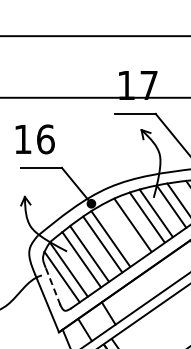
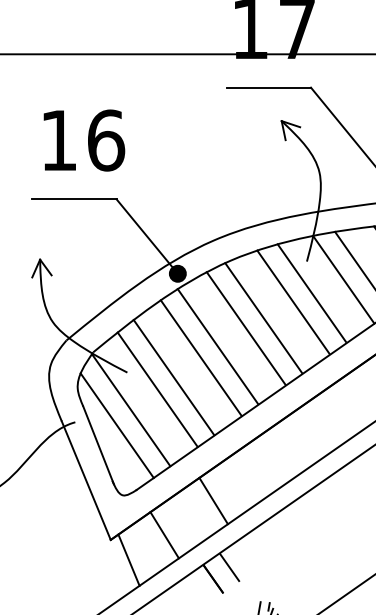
text: (34, 139) -> (82, 140), moved
line: (124, 229) -> (246, 327), added
line: (52, 286) -> (97, 445), dashed -> solid

